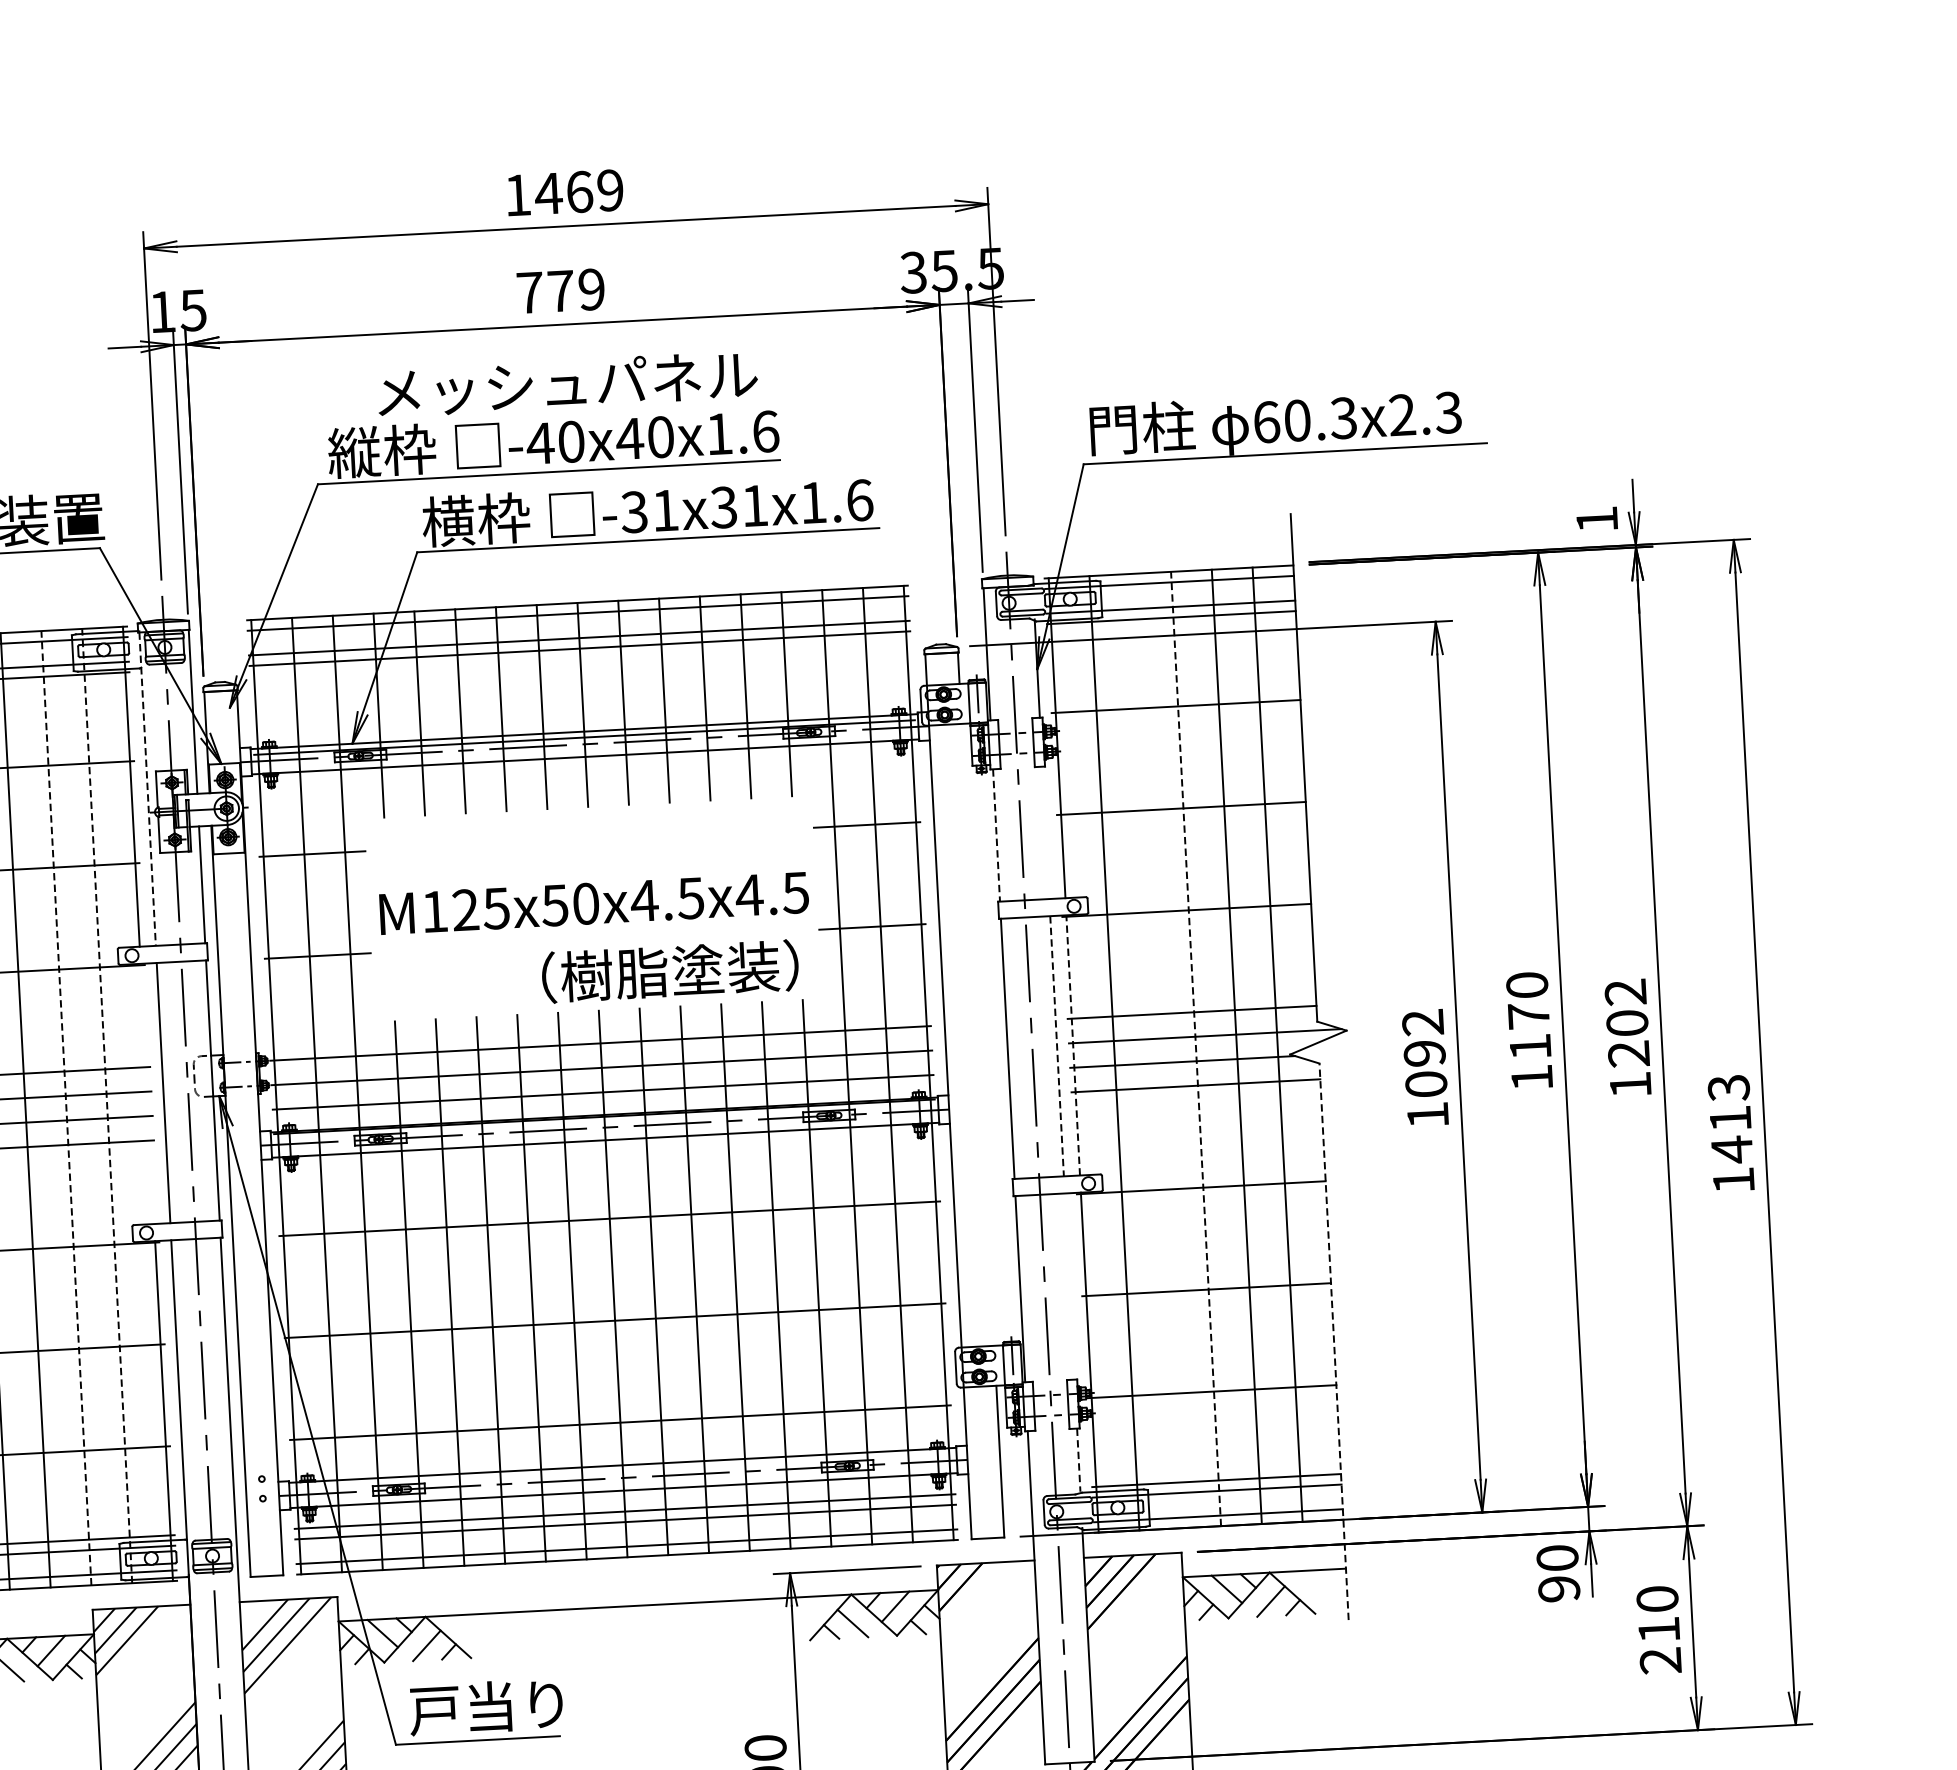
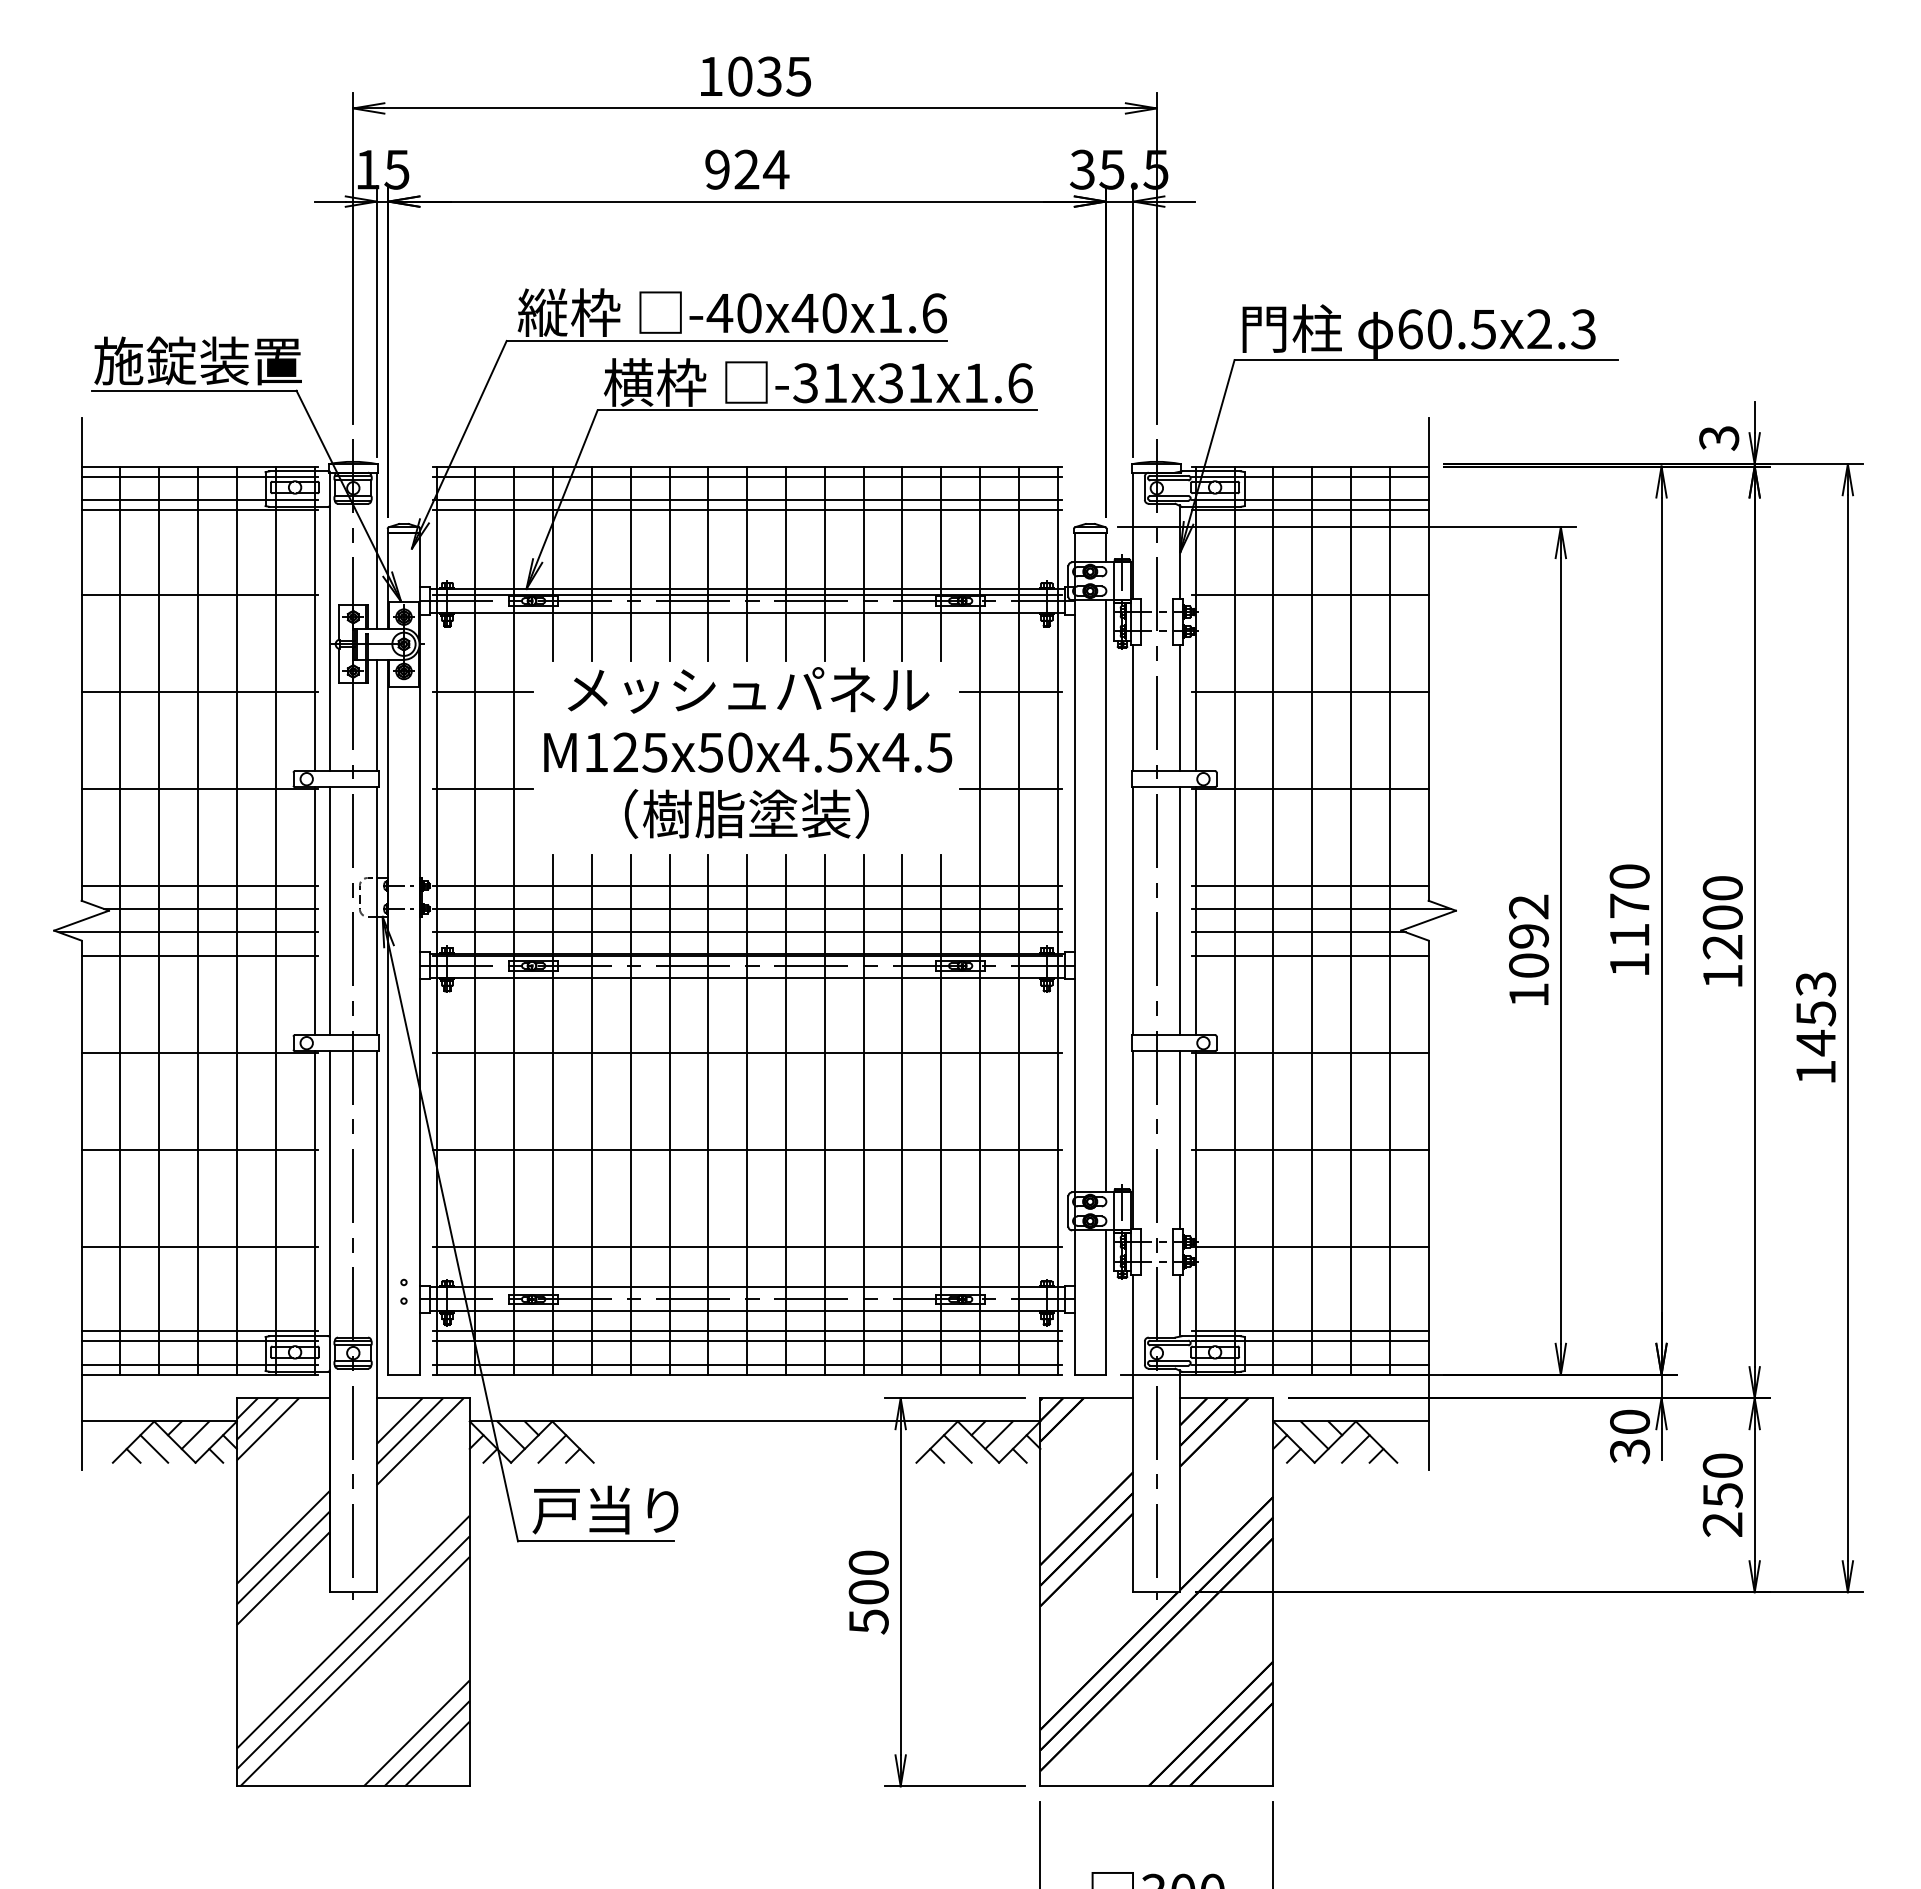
text: (578, 192) -> (768, 76), 1469 -> 1035
text: (561, 290) -> (747, 169), 779 -> 924
text: (567, 384) -> (748, 690), moved
text: (1343, 417) -> (1483, 328), 60.3x2.3 -> 60.5x2.3
text: (1597, 519) -> (1719, 438), 1 -> 3
line: (147, 789) -> (329, 622), dashed -> solid
line: (1046, 833) -> (1180, 708), added
line: (996, 835) -> (1133, 708), dashed -> solid
text: (669, 971) -> (746, 813), moved
text: (1625, 992) -> (1722, 888), 1202 -> 1200
line: (977, 1034) -> (1105, 896), added
line: (1073, 1045) -> (1195, 911), dashed -> solid
line: (1057, 1046) -> (1180, 911), dashed -> solid
line: (1196, 1048) -> (1312, 920), dashed -> solid
line: (1155, 1050) -> (1273, 920), added
line: (147, 1094) -> (314, 911), added
line: (106, 1105) -> (275, 920), dashed -> solid
line: (66, 1108) -> (236, 920), dashed -> solid
text: (1731, 1118) -> (1816, 1013), 1413 -> 1453
line: (1069, 1286) -> (1180, 1139), added
line: (1333, 1341) -> (1428, 1205), dashed -> solid
line: (1078, 1460) -> (1180, 1305), dashed -> solid
text: (1559, 1589) -> (1630, 1451), 90 -> 30
text: (1658, 1630) -> (1722, 1495), 210 -> 250

